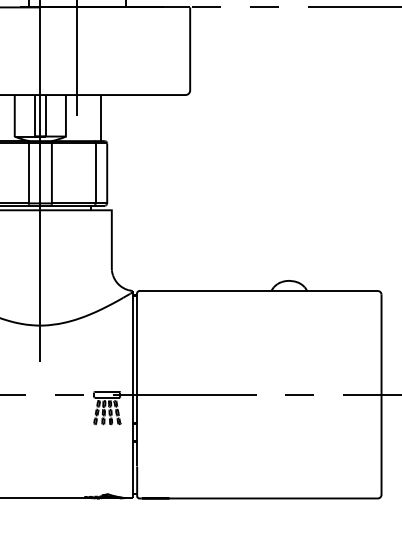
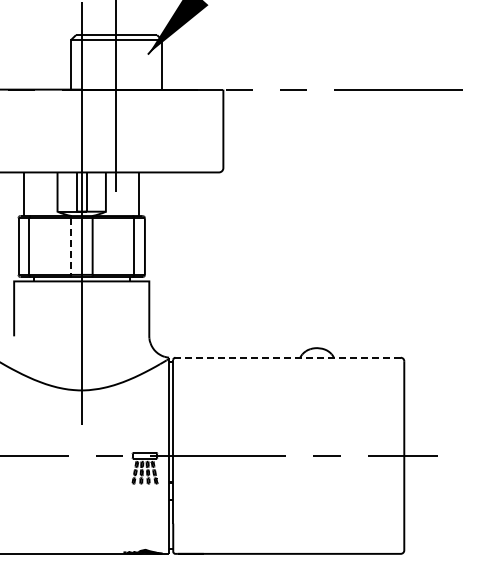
line: (28, 174) -> (70, 247), solid -> dashed
line: (259, 290) -> (288, 357), solid -> dashed

